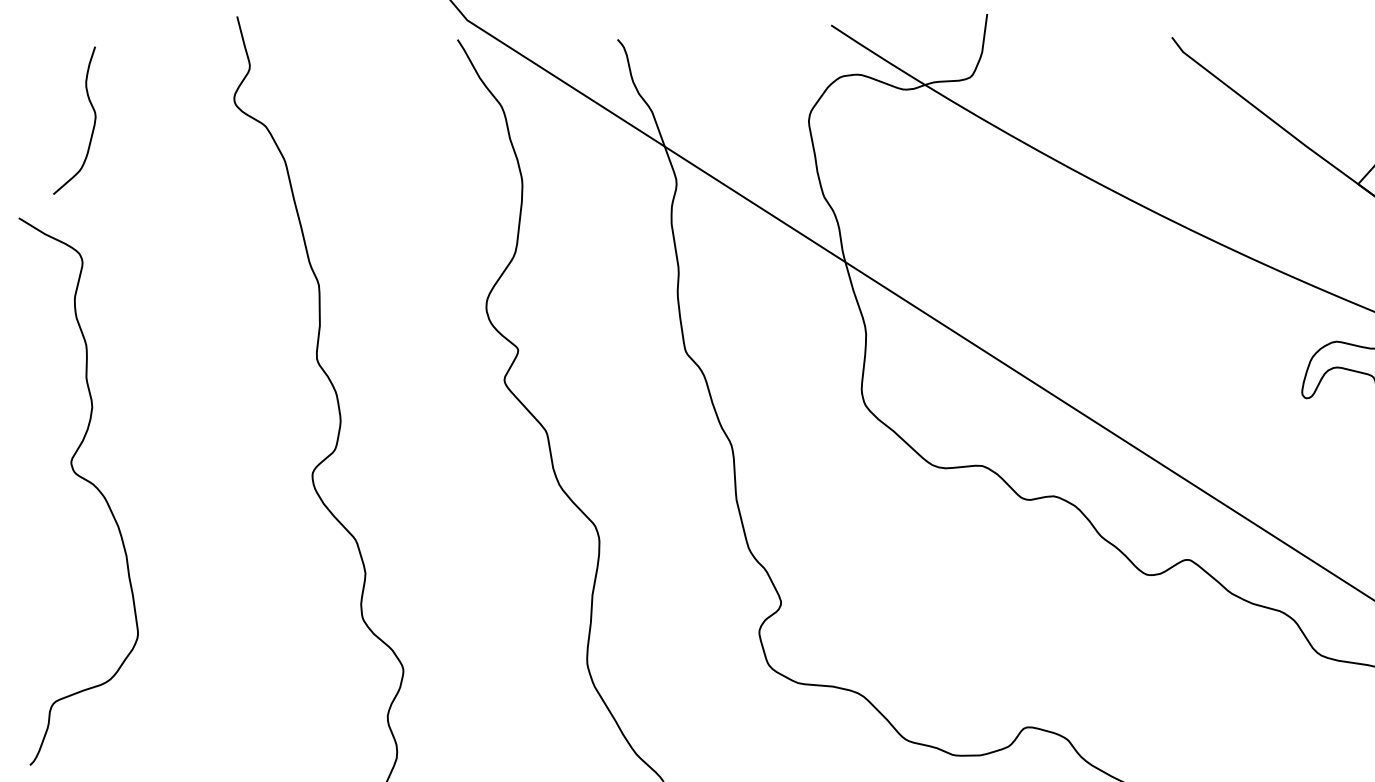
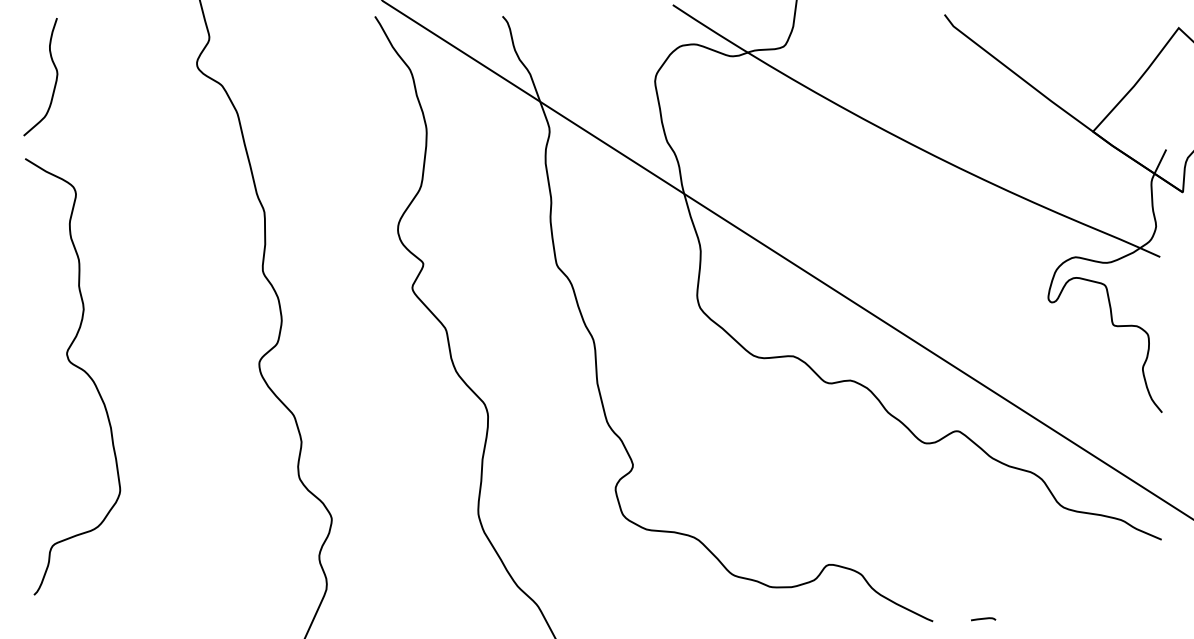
curve: (93, 123) -> (55, 79), moved

